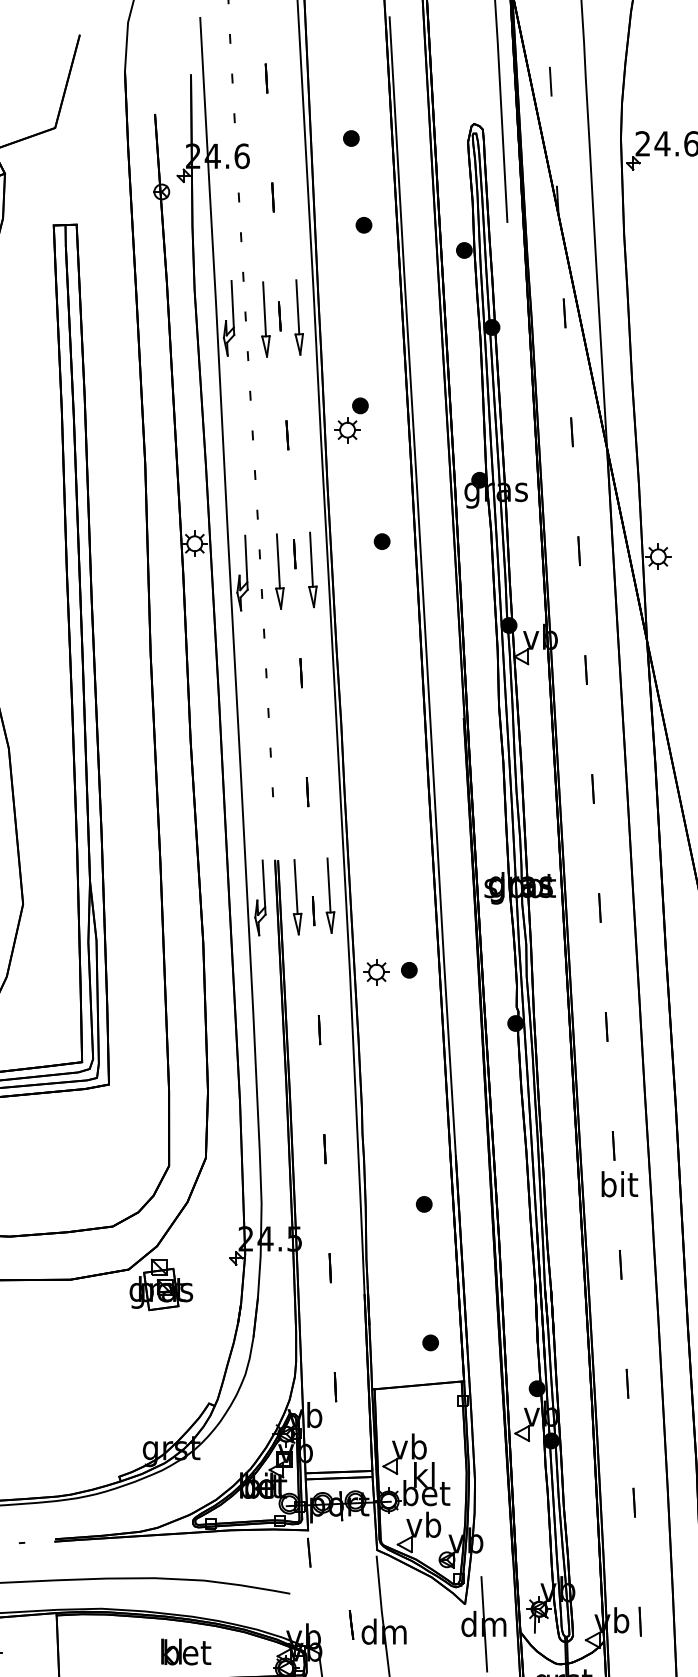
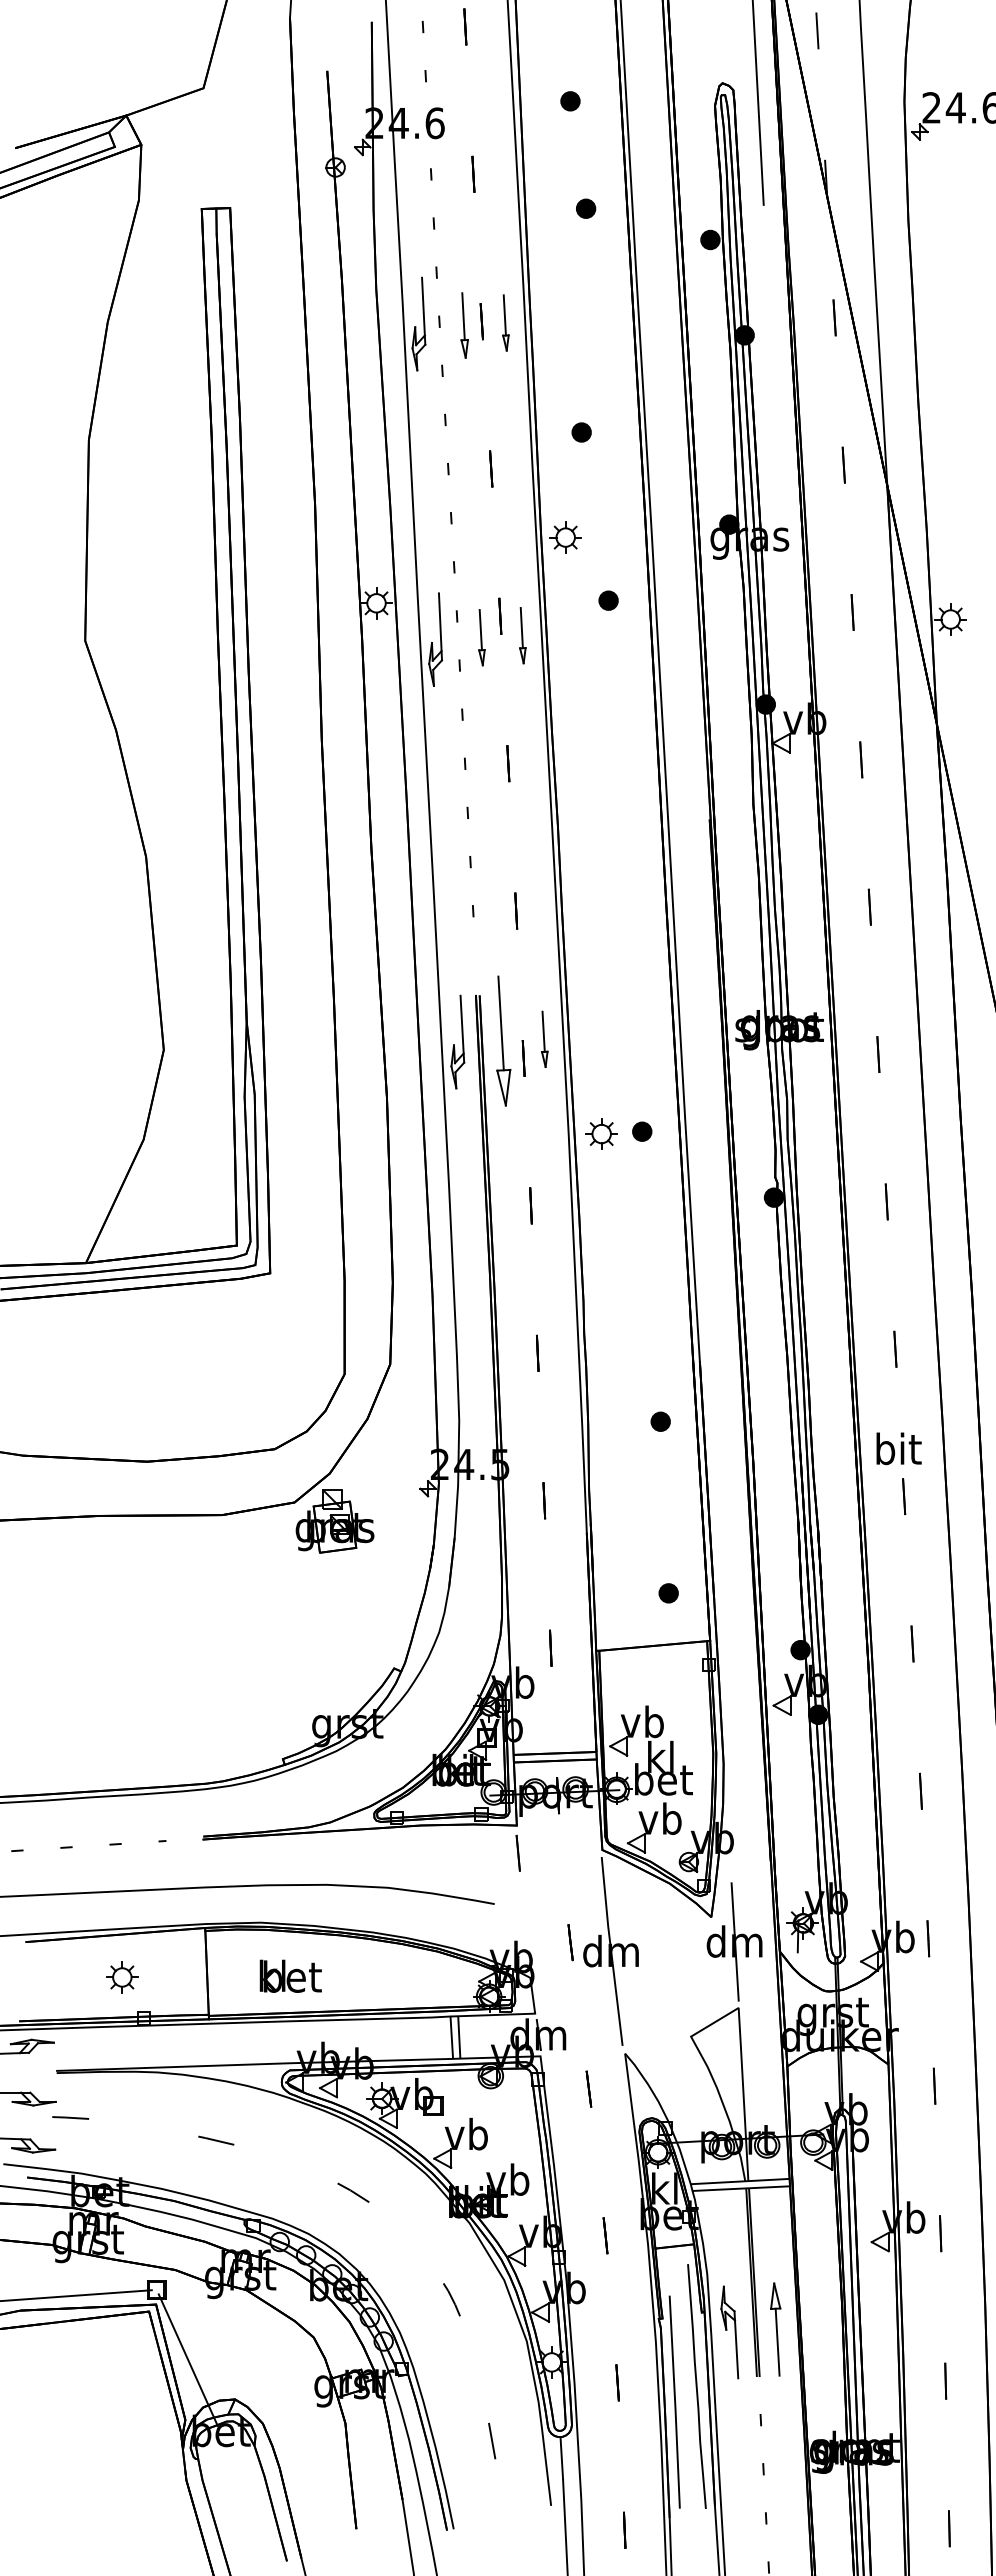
part: (298, 317) -> (505, 322), size x0.6
part: (265, 319) -> (464, 325), size x0.7
part: (347, 430) -> (565, 537), moved
part: (312, 569) -> (522, 635), size x0.6
part: (279, 571) -> (481, 637), size x0.6
part: (330, 895) -> (544, 1039), size x0.6
part: (297, 897) -> (503, 1041), size x1.4
text: (619, 1184) -> (898, 1448), moved
text: (185, 1651) -> (290, 1975), moved

